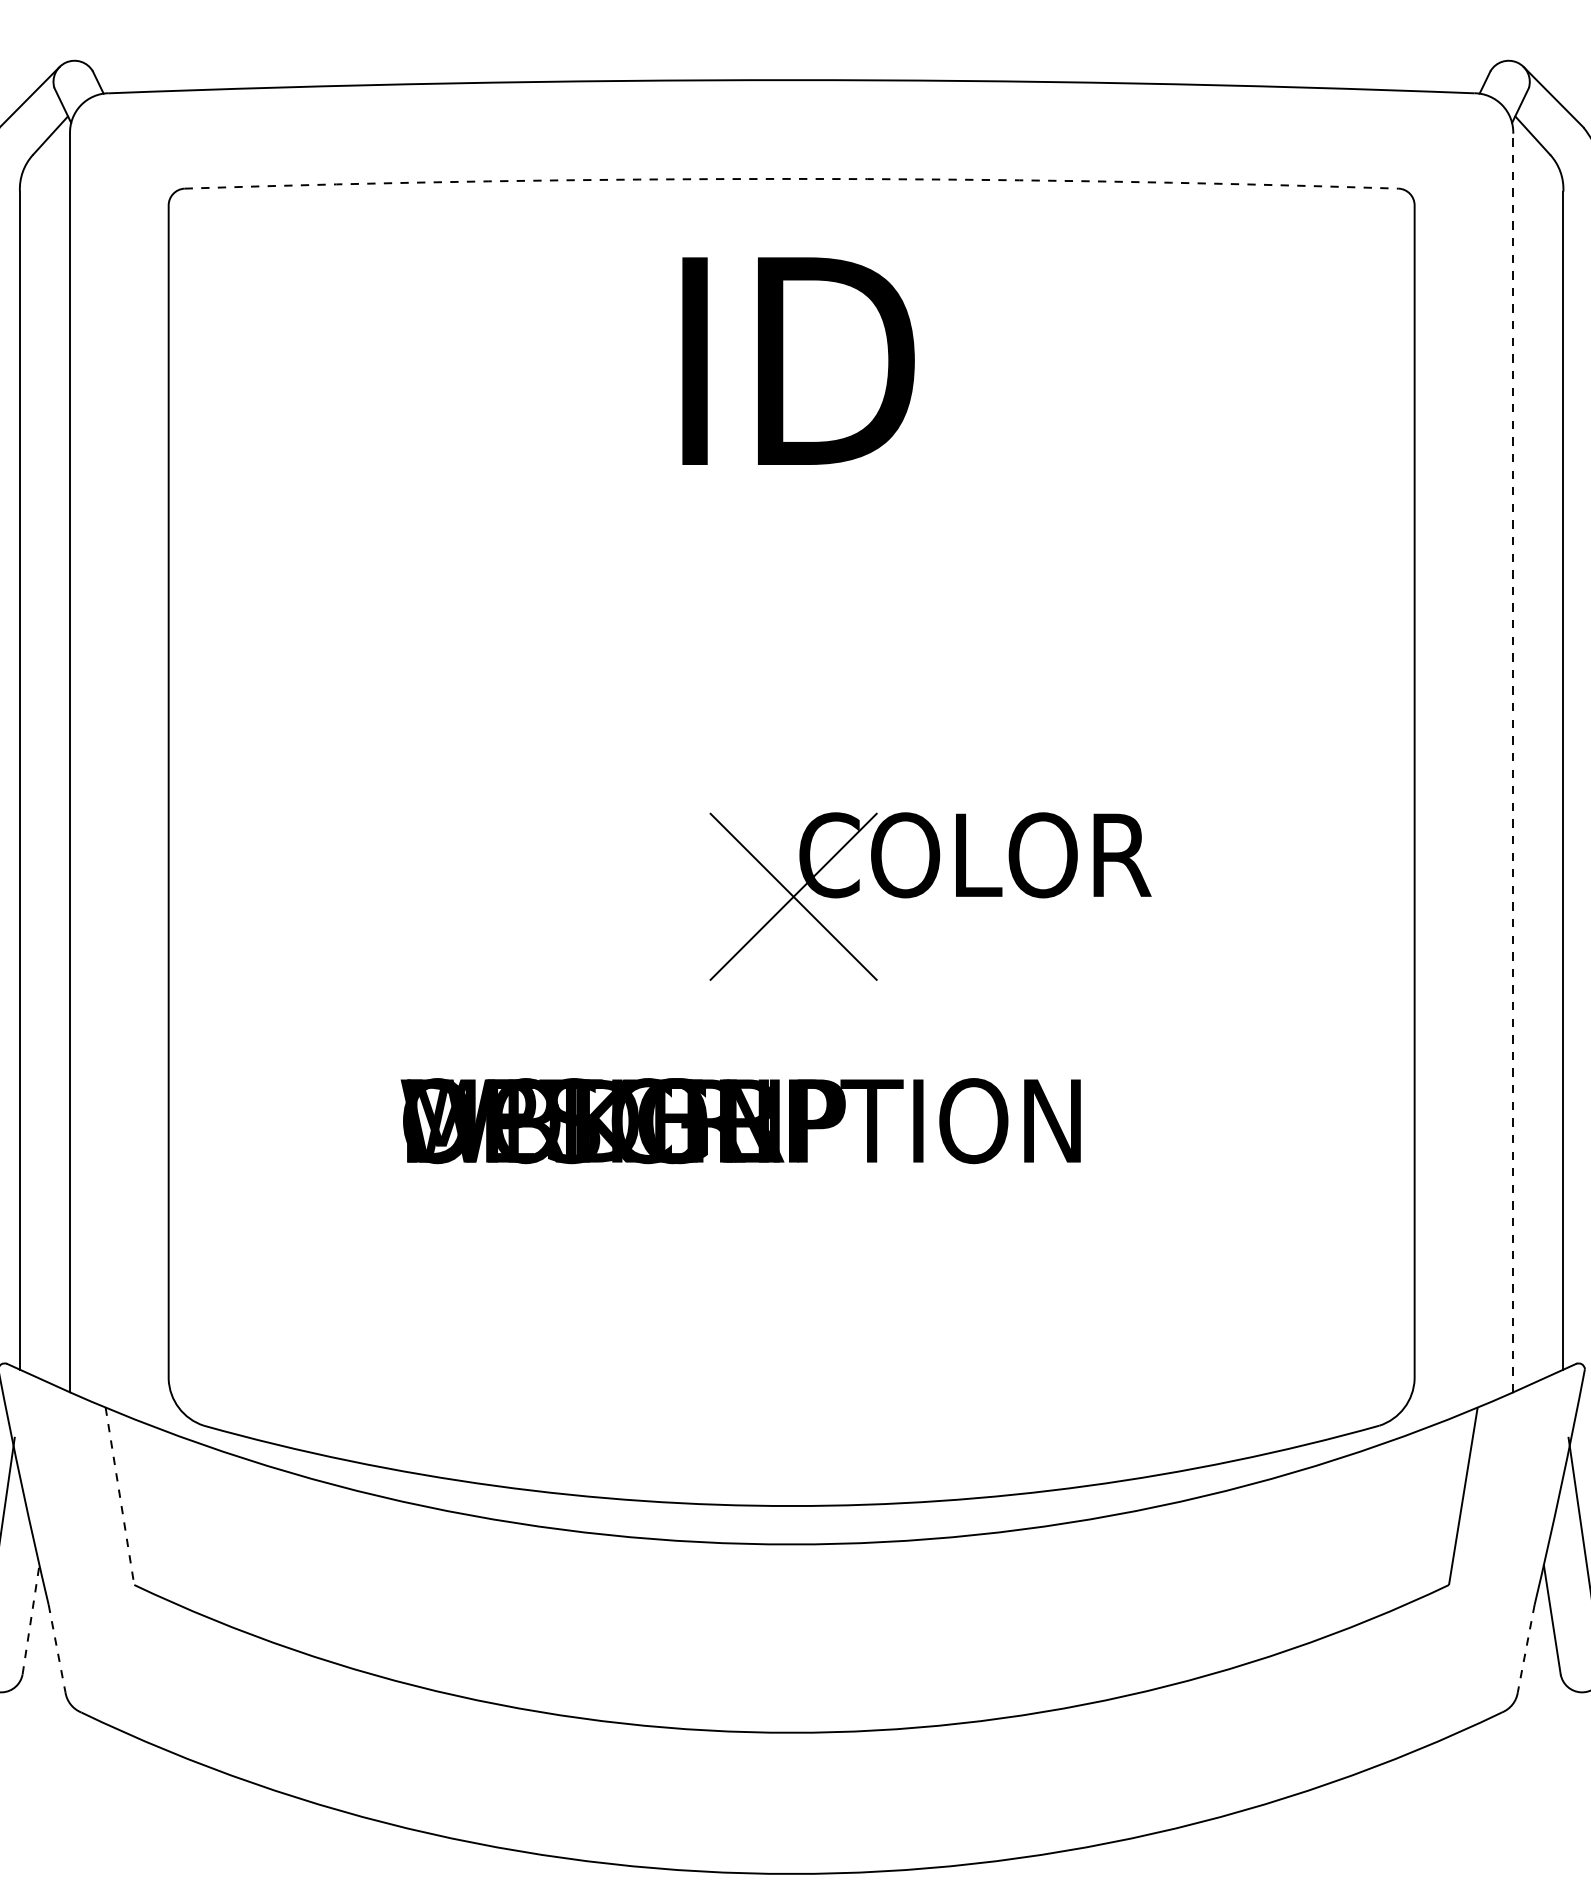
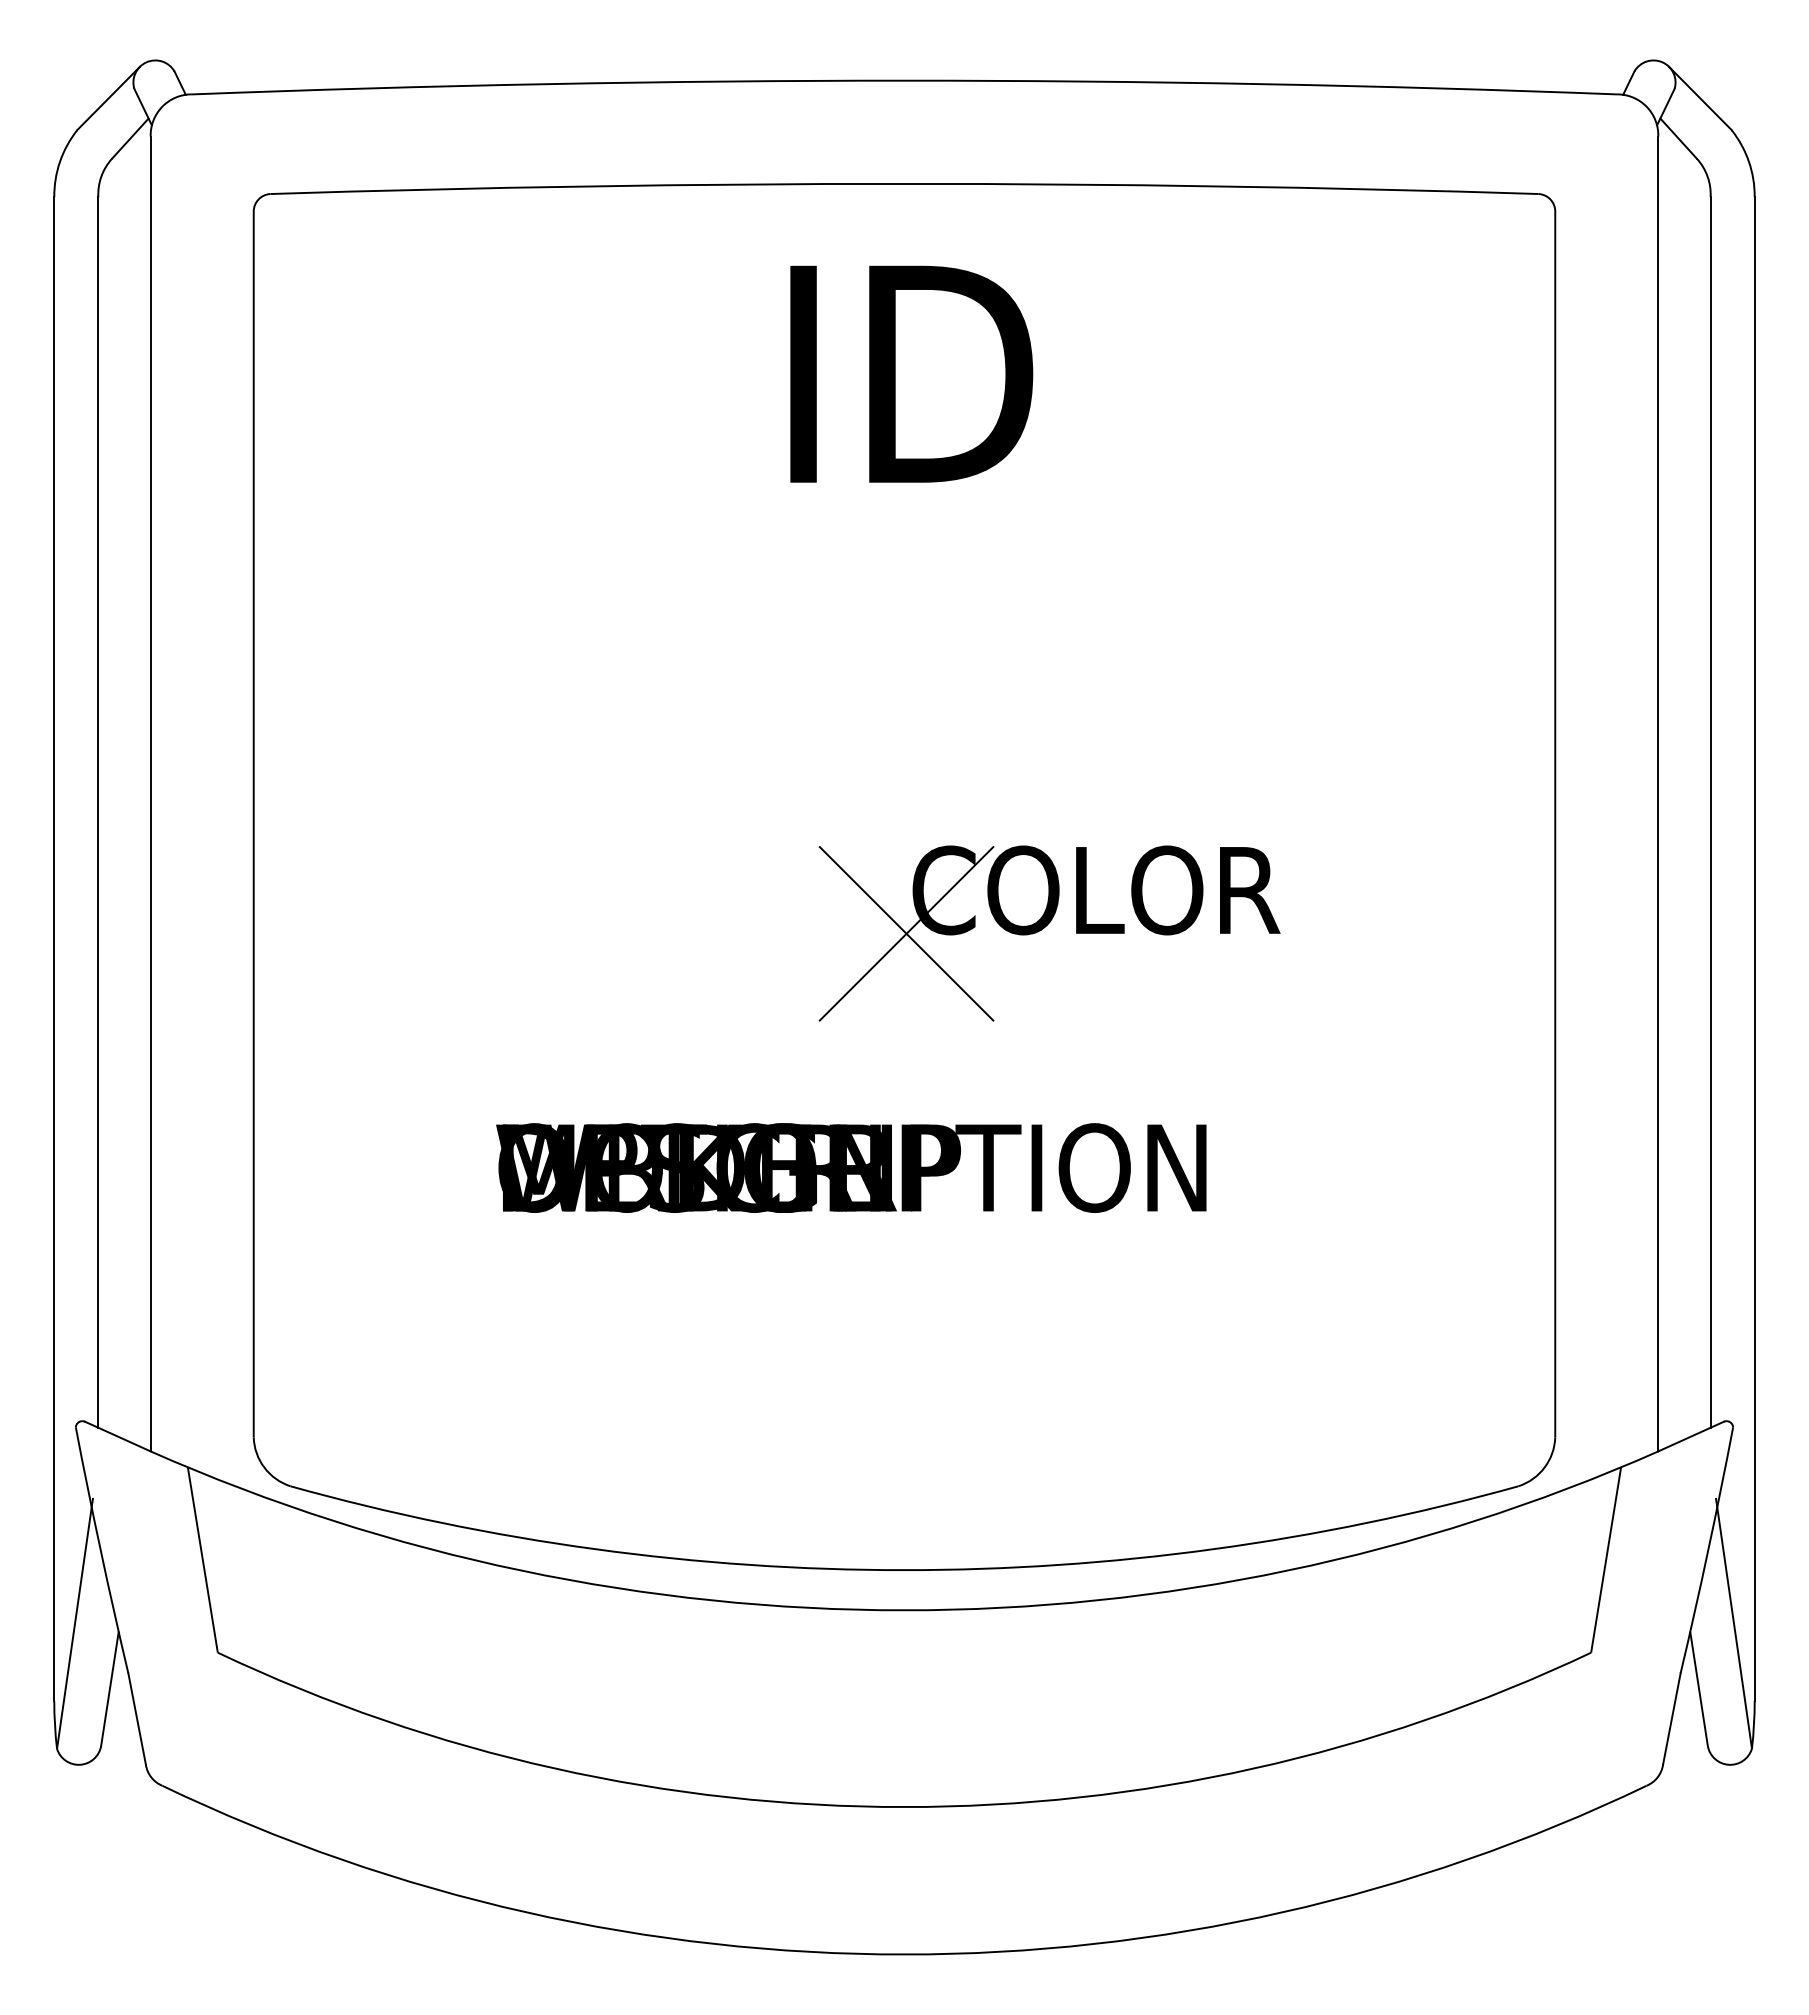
line: (791, 178) -> (904, 183), dashed -> solid
line: (1513, 762) -> (1658, 793), dashed -> solid
line: (119, 1496) -> (202, 1560), dashed -> solid
line: (30, 1620) -> (109, 1689), dashed -> solid
line: (57, 1648) -> (137, 1719), dashed -> solid
line: (1525, 1648) -> (1671, 1719), dashed -> solid

